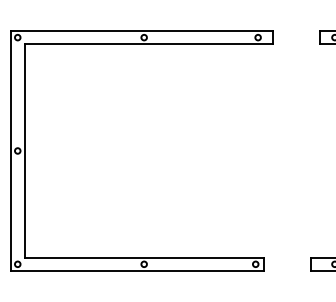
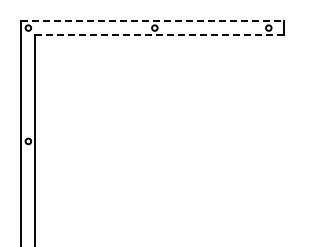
line: (142, 30) -> (153, 20), solid -> dashed
line: (148, 44) -> (159, 34), solid -> dashed

